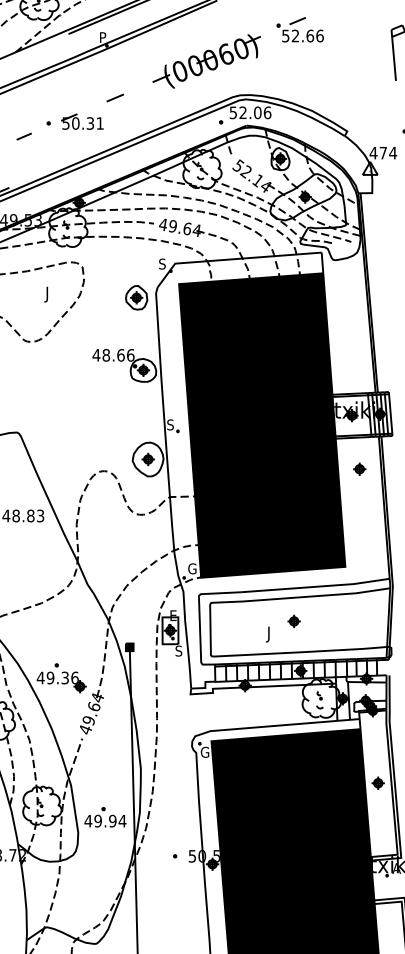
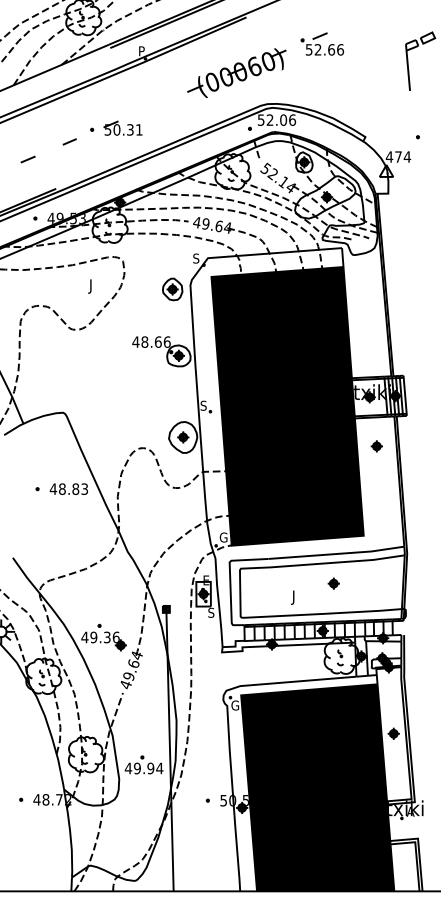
line: (115, 97) -> (153, 106), removed
part: (293, 621) -> (333, 583), moved

